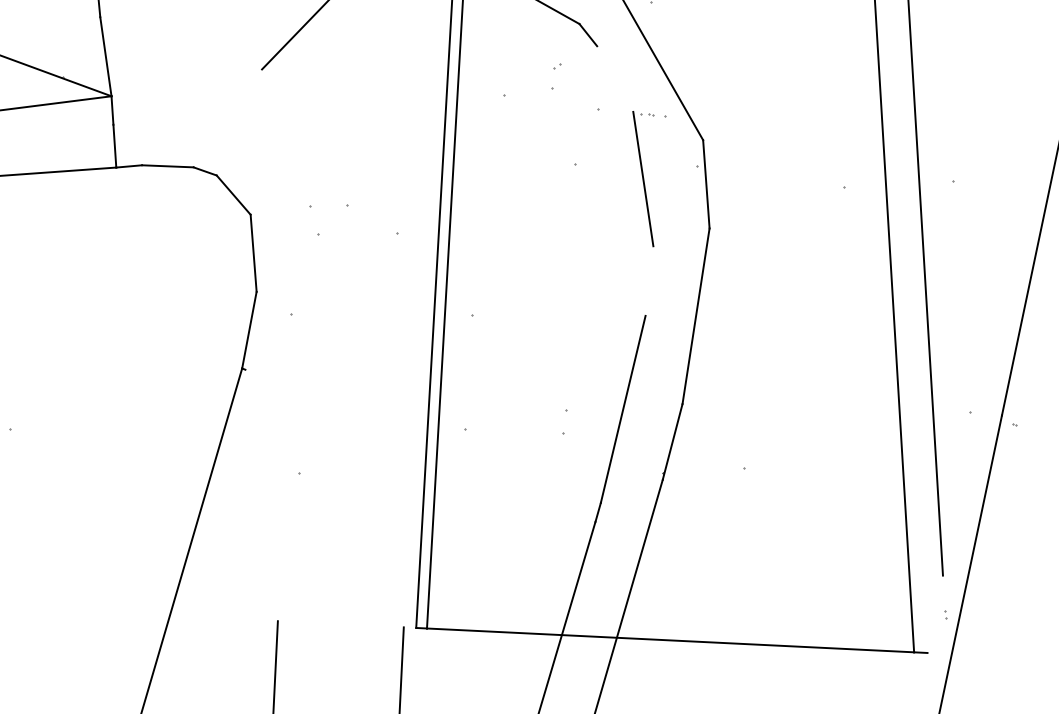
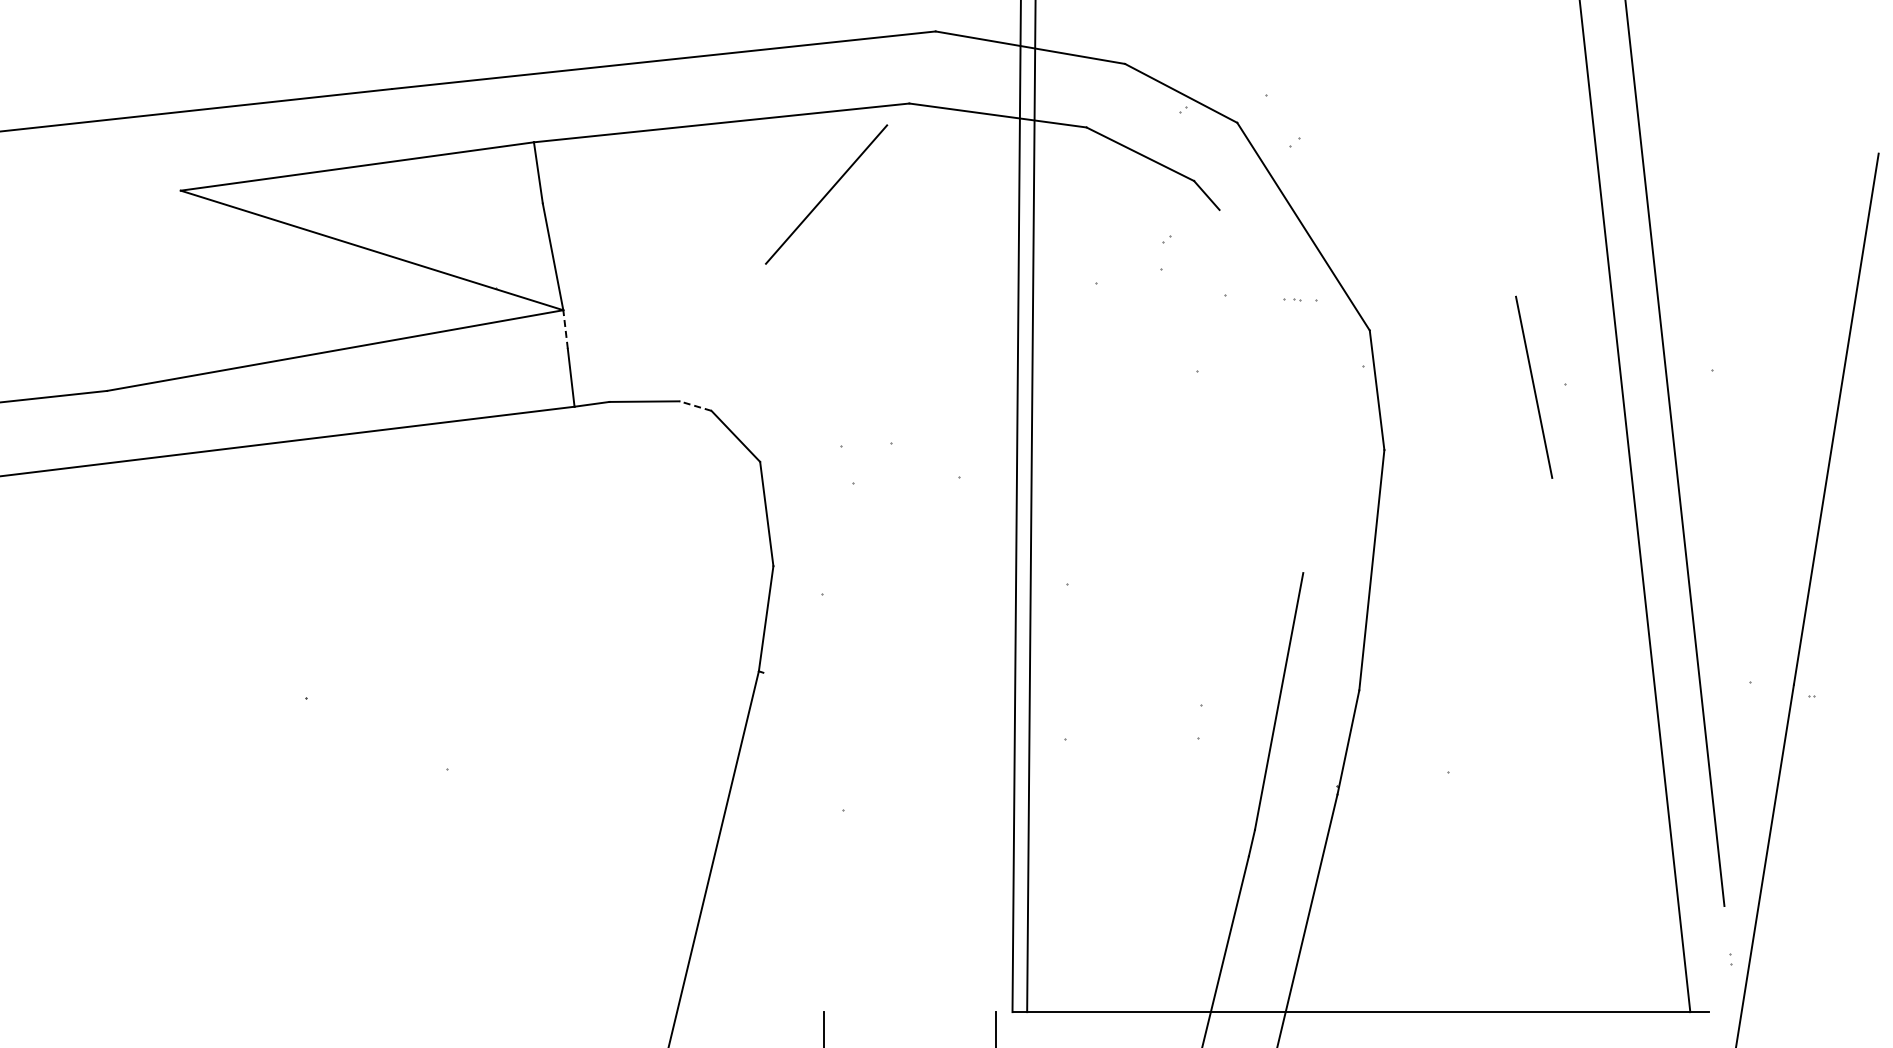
line: (112, 110) -> (565, 329), solid -> dashed
line: (205, 171) -> (695, 406), solid -> dashed
line: (643, 178) -> (1534, 386), moved

